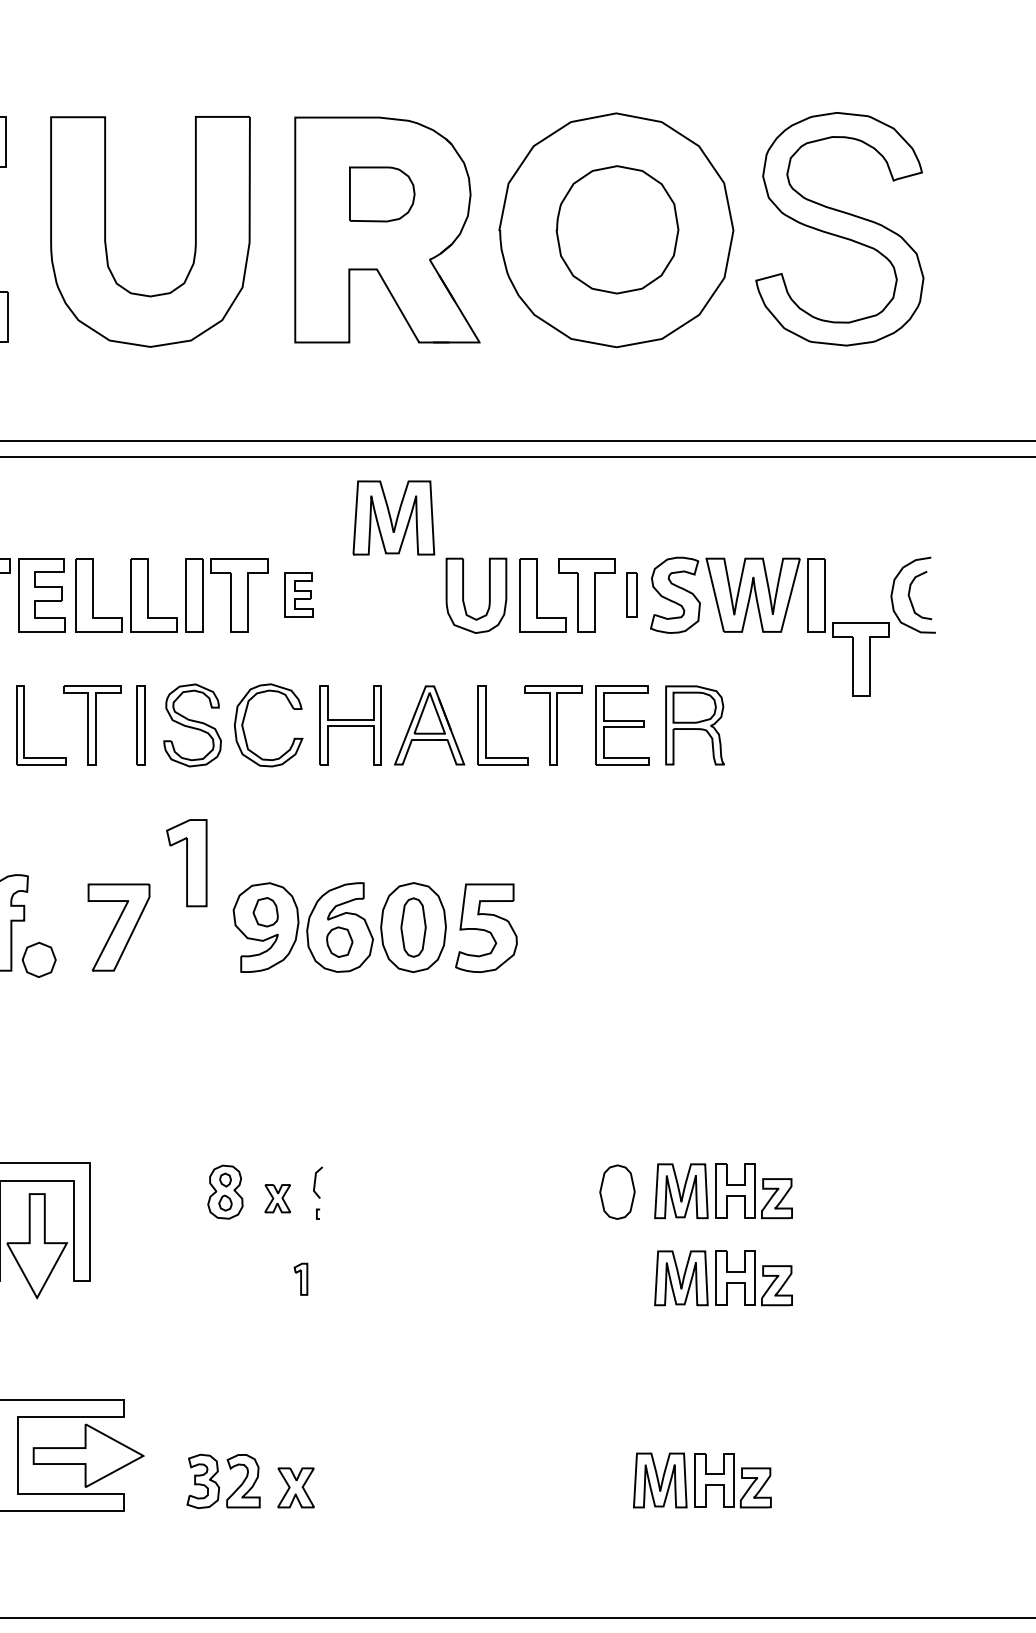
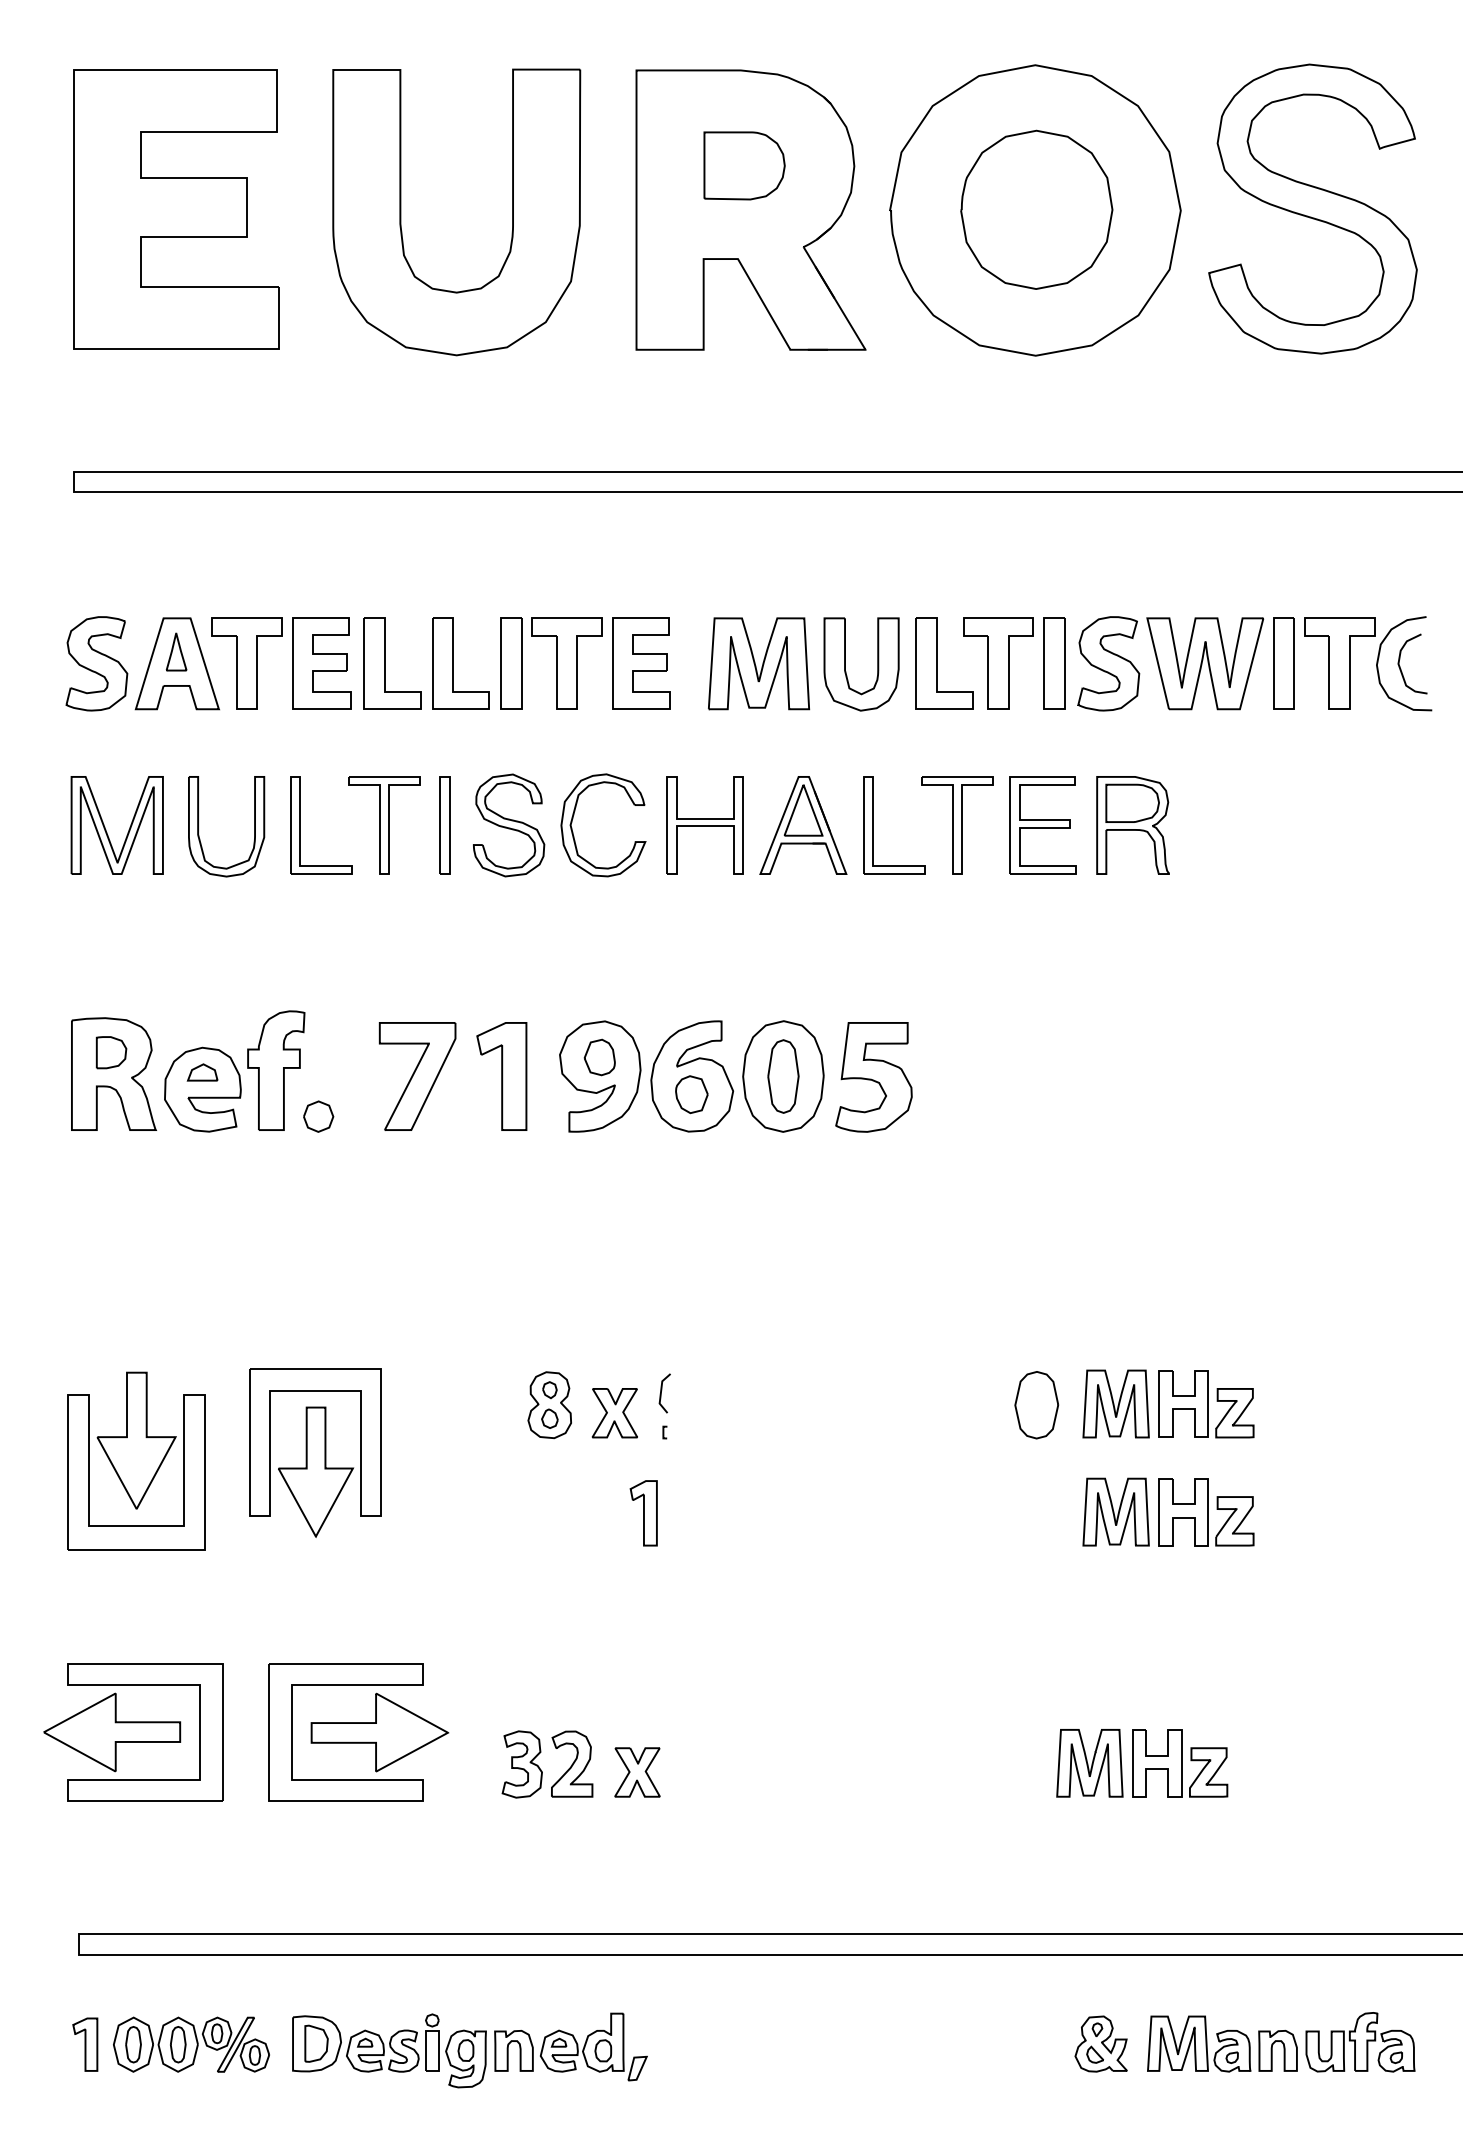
part: (394, 517) -> (759, 663), moved
part: (299, 595) -> (641, 663), size x1.67
part: (631, 595) -> (1054, 663), size x1.67
part: (861, 659) -> (1339, 663), moved
part: (186, 863) -> (501, 1076), moved
part: (39, 959) -> (318, 1116), size x0.71
part: (277, 1198) -> (614, 1413), size x1.43
part: (300, 1279) -> (643, 1513), size x1.67

